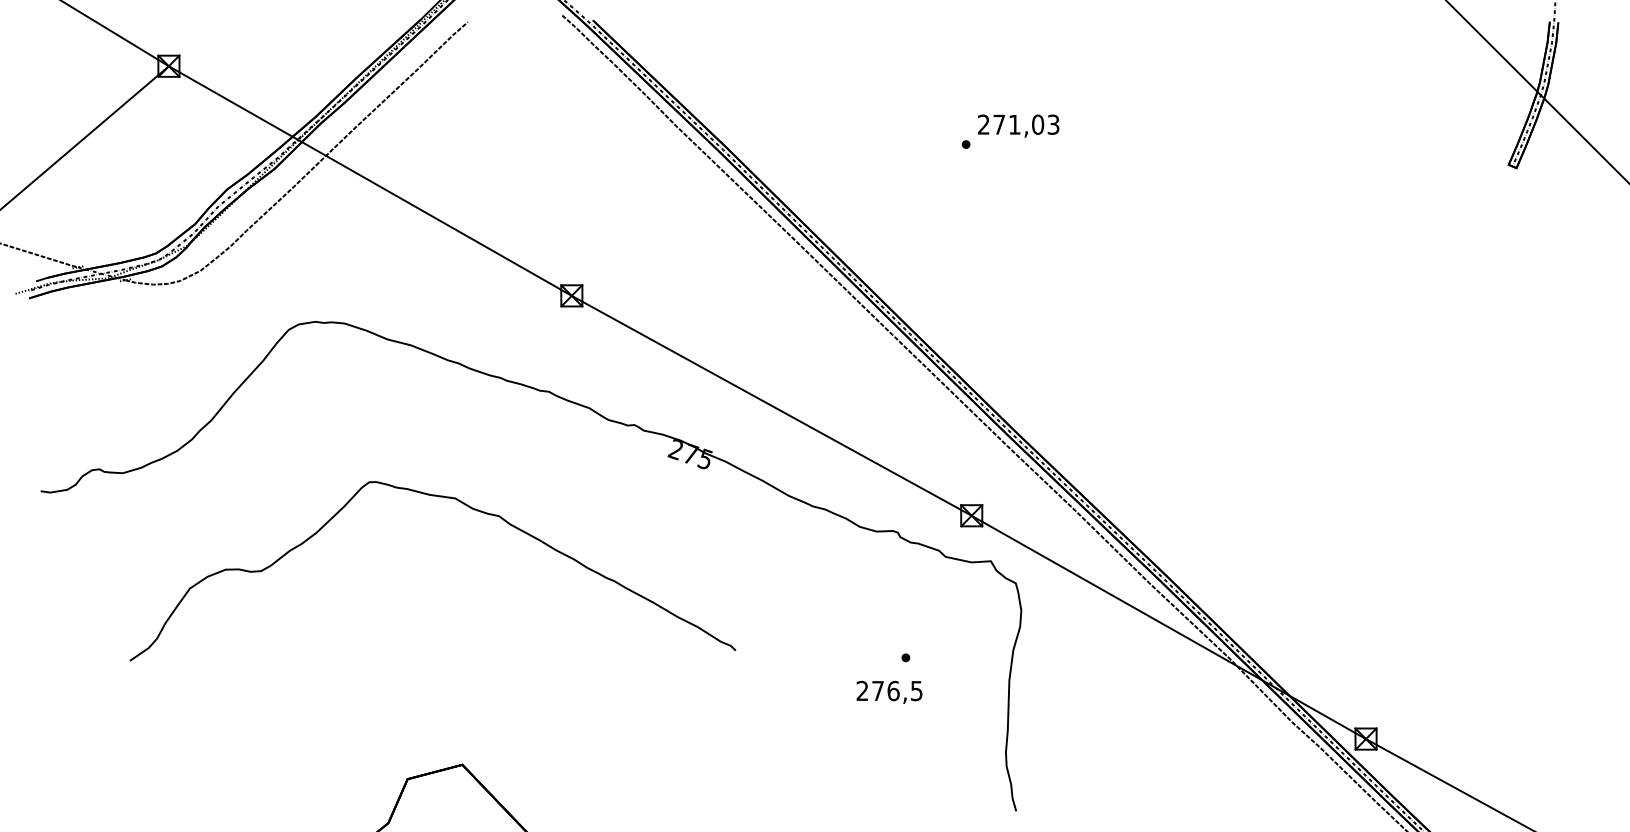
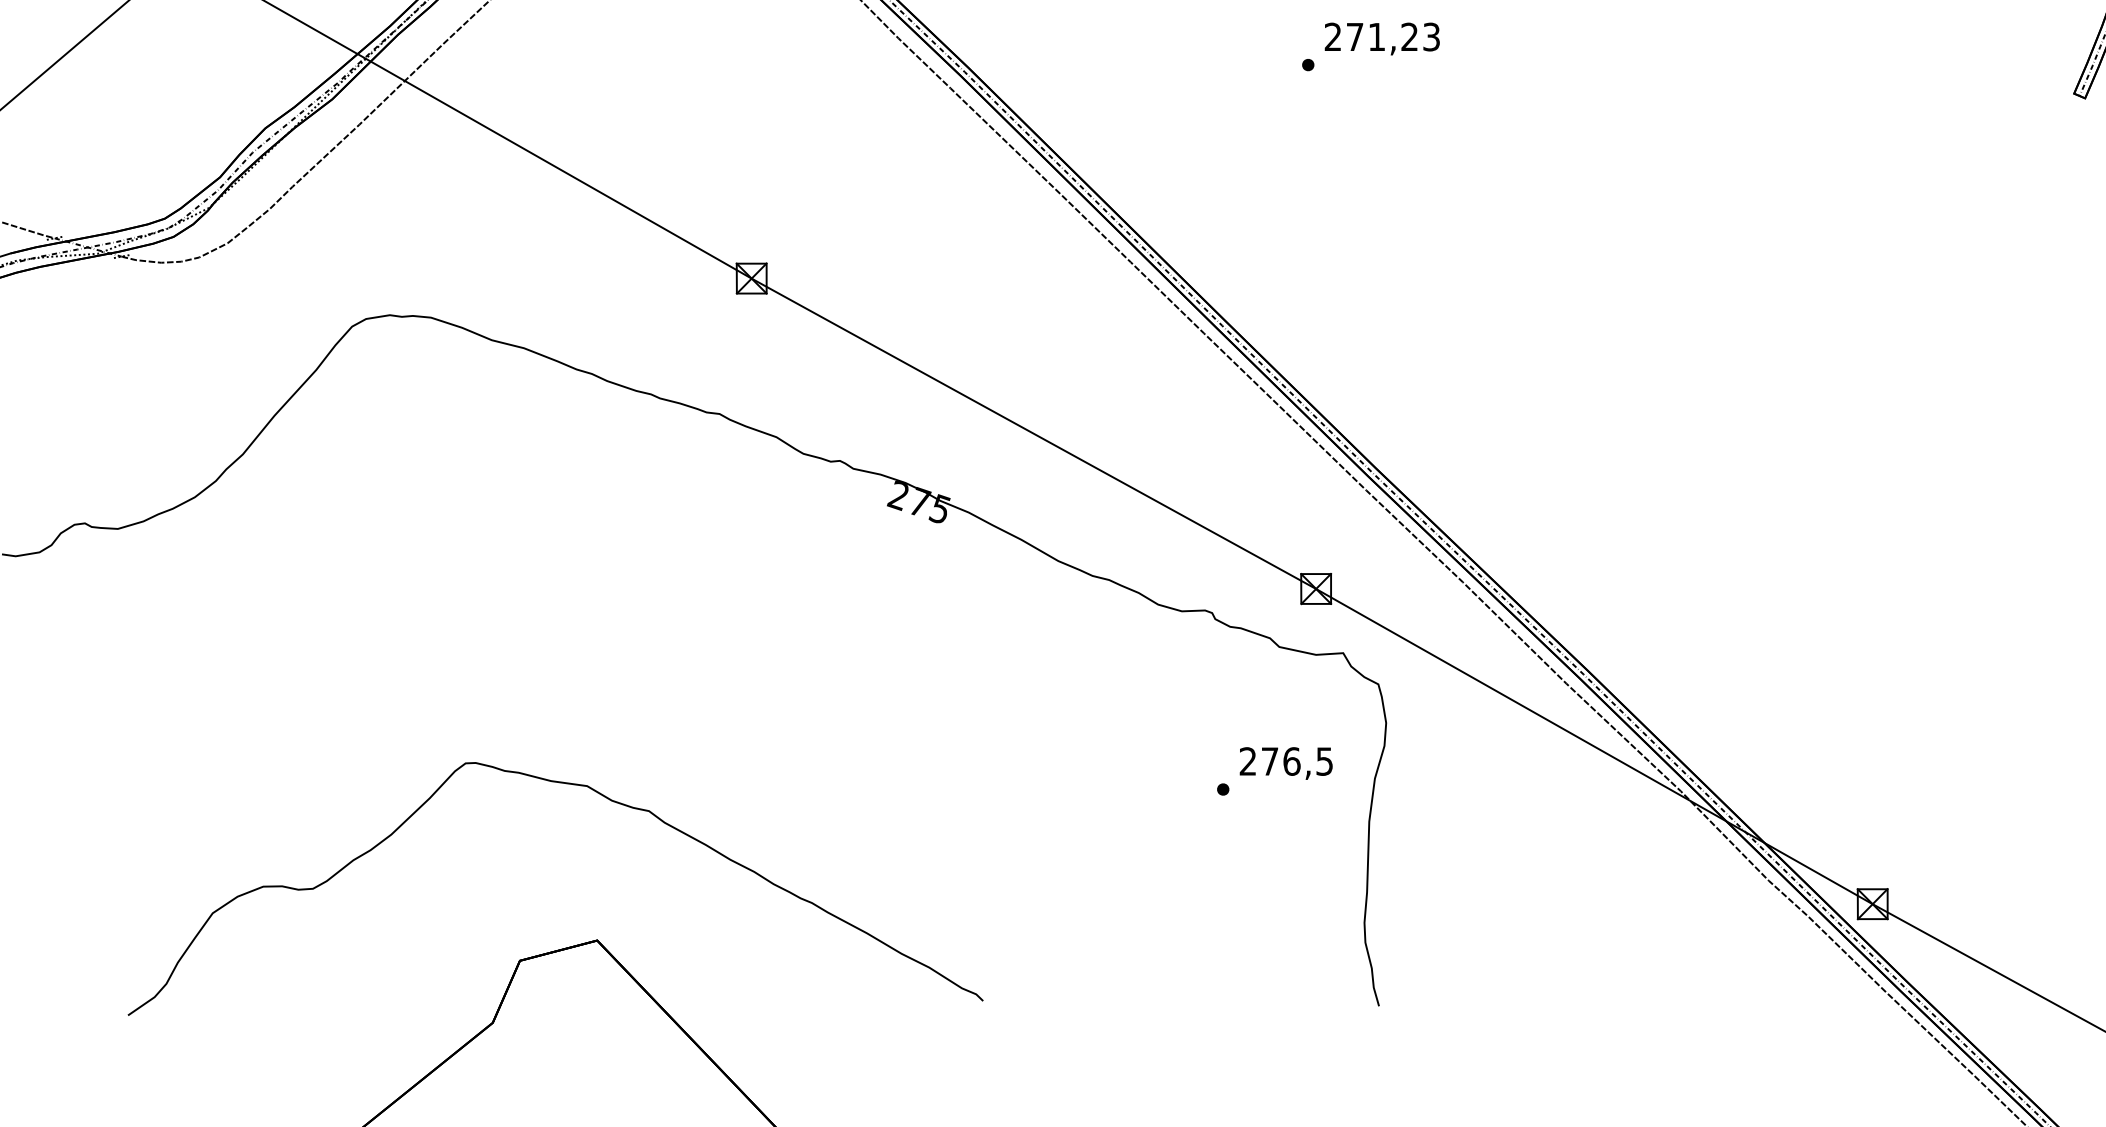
text: (1038, 124) -> (1410, 36), 271,03 -> 271,23
curve: (466, 506) -> (603, 797), moved
text: (889, 691) -> (1286, 762), moved

